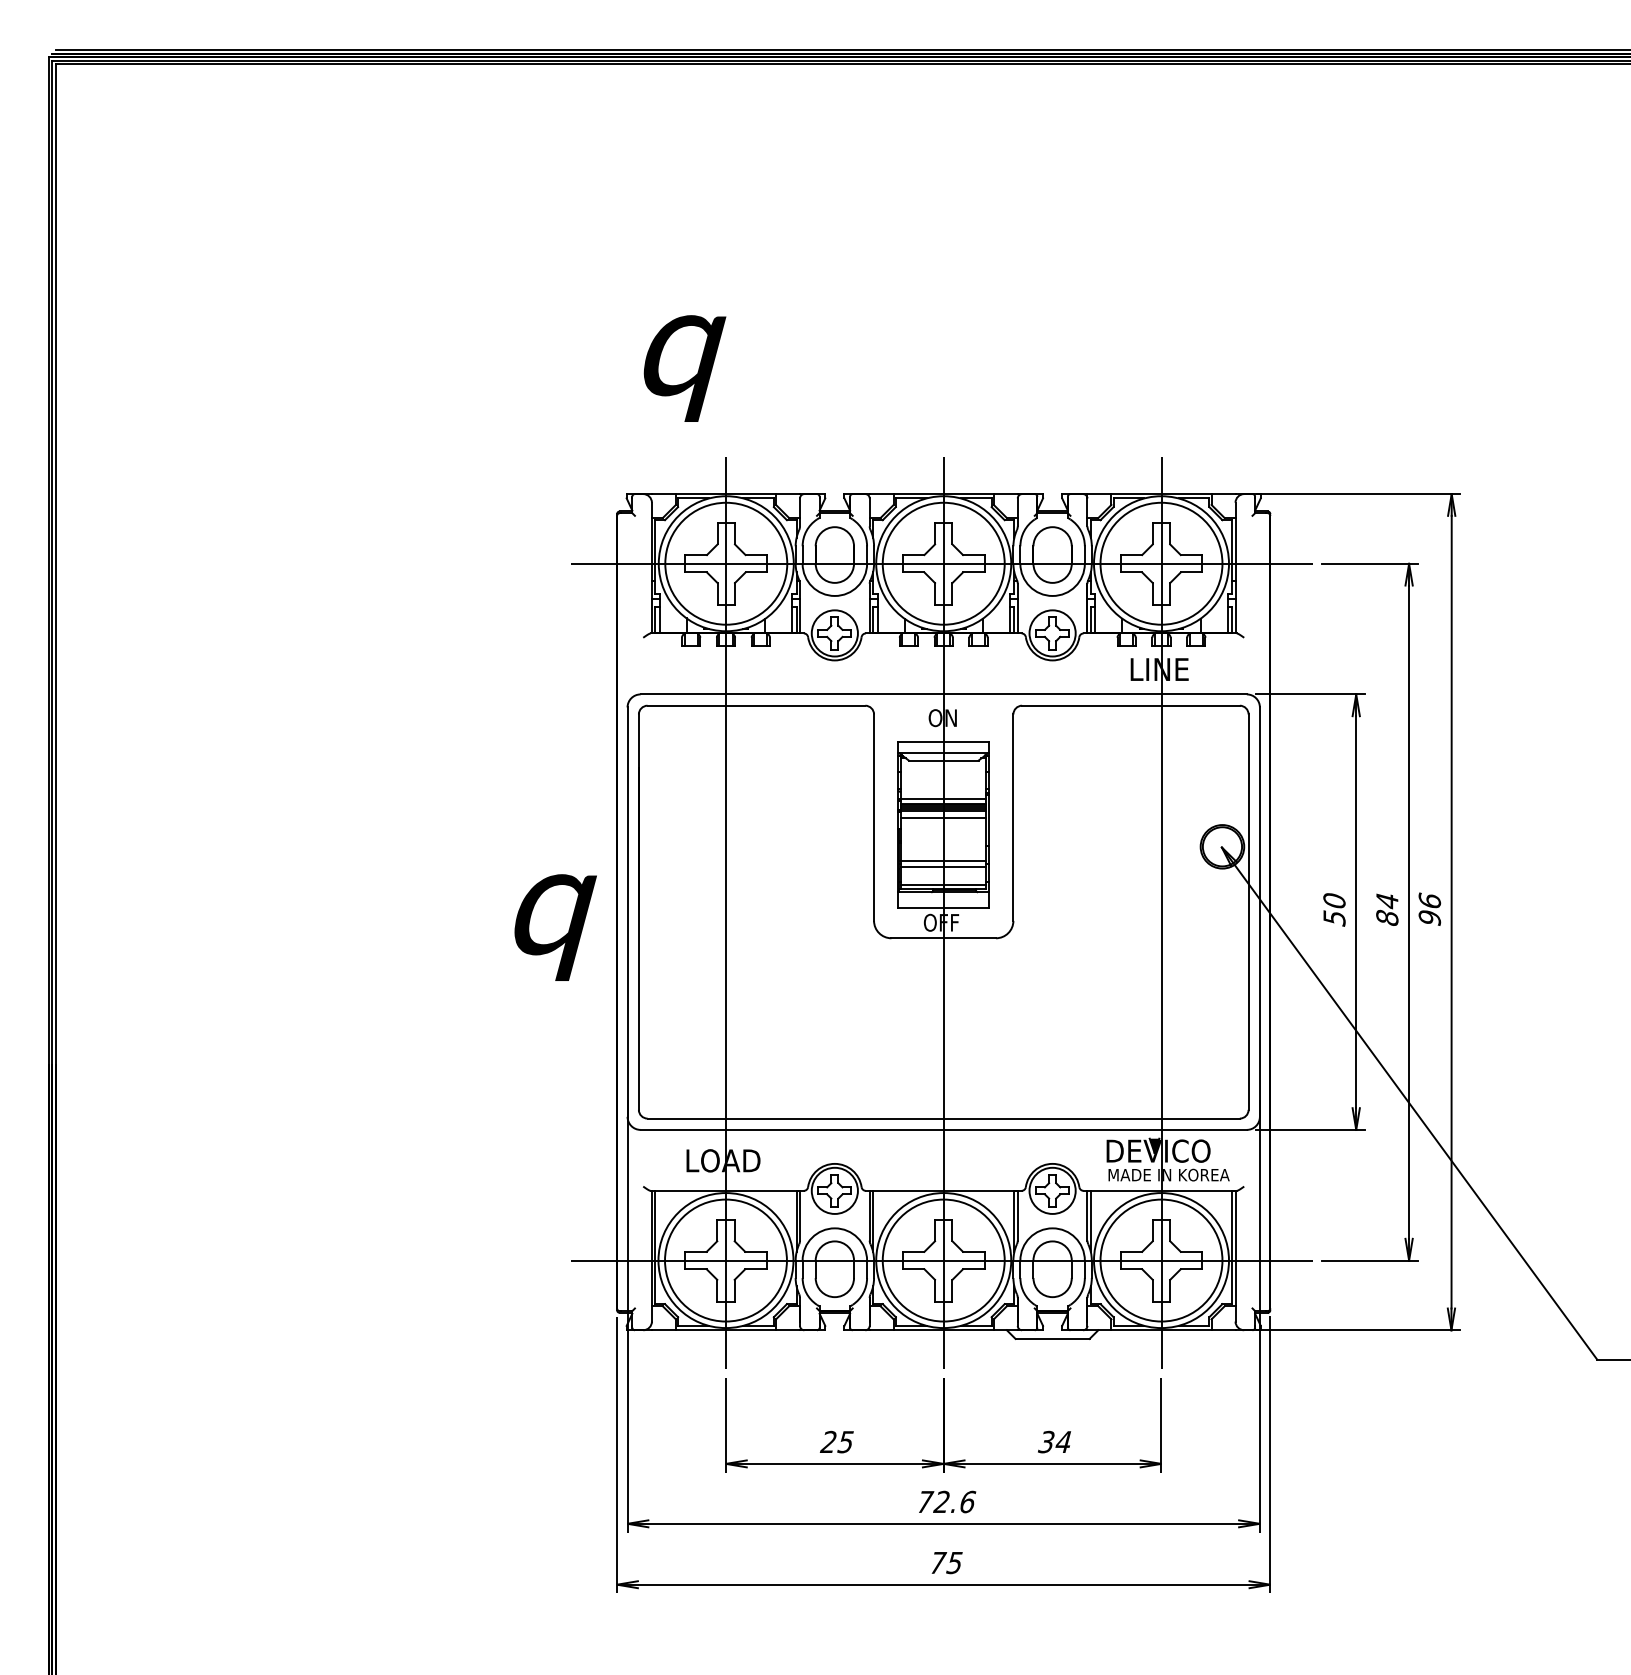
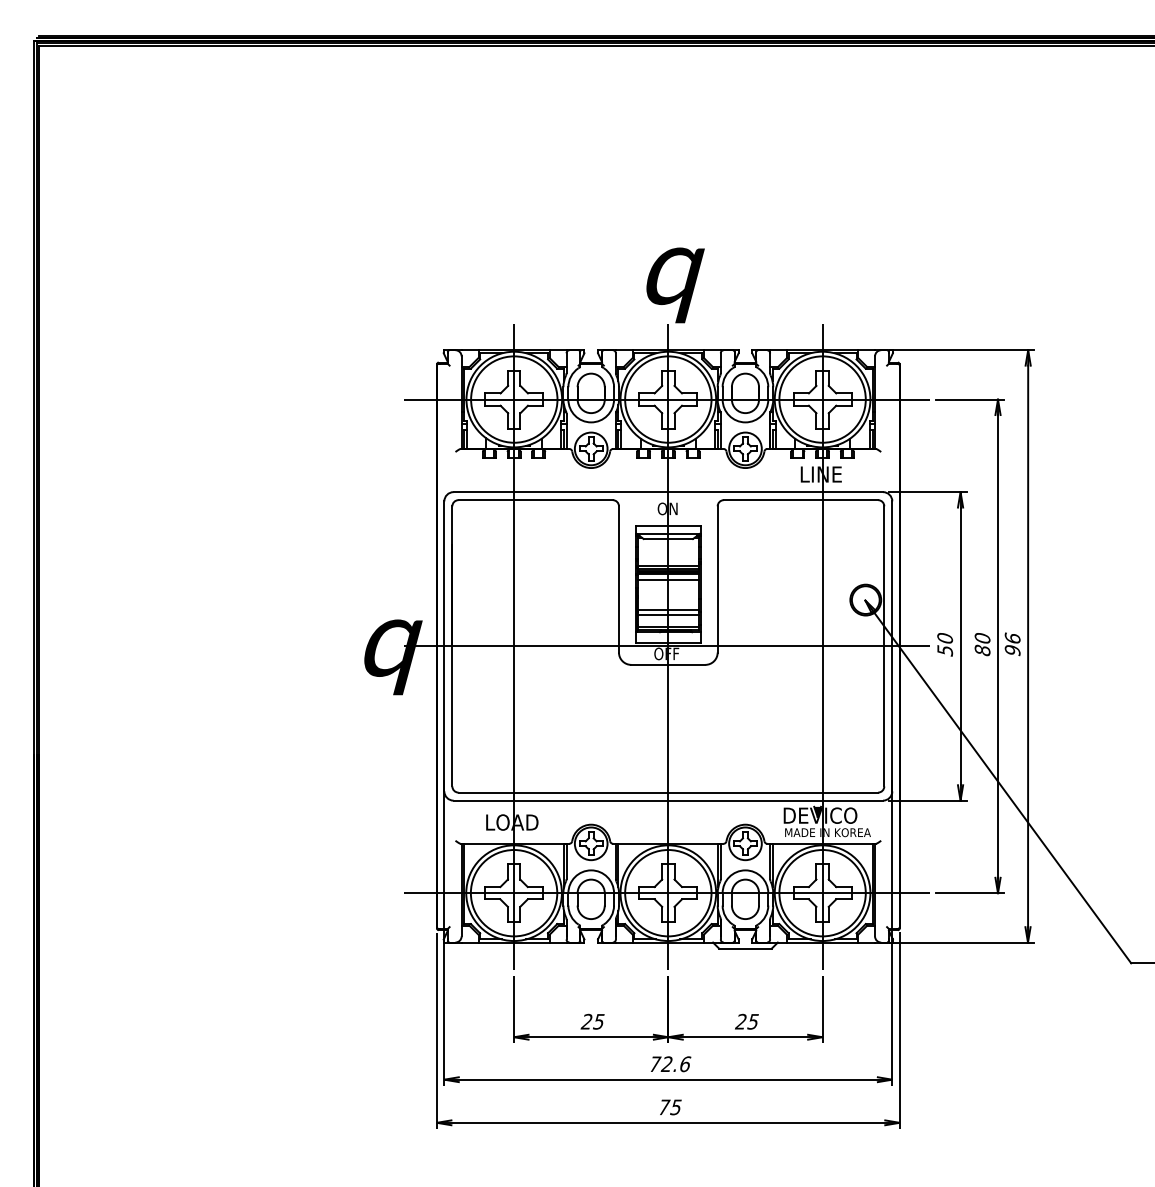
text: (684, 368) -> (675, 285), moved
text: (1387, 901) -> (982, 638), 84 -> 80
line: (942, 912) -> (667, 646), added
text: (1054, 1442) -> (746, 1022), 34 -> 25

